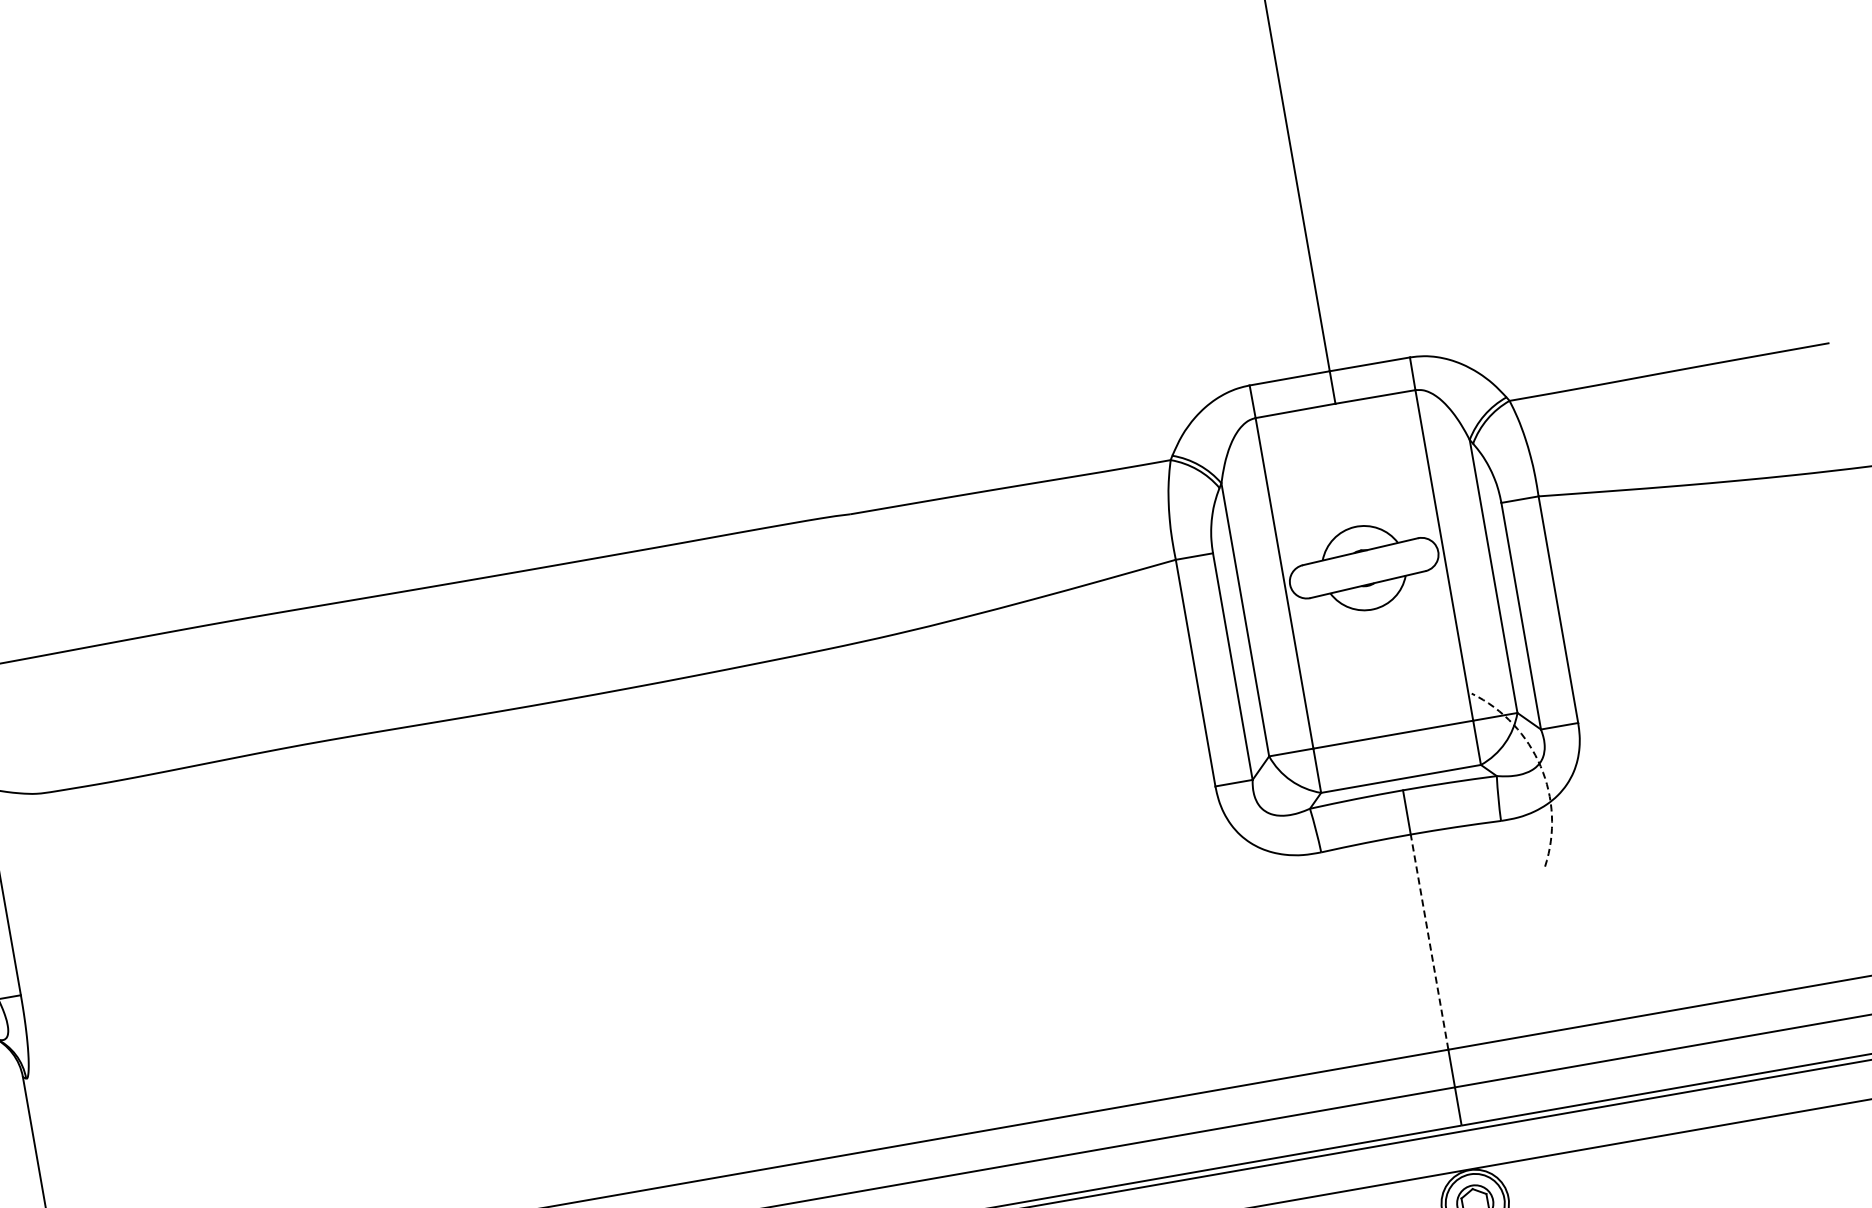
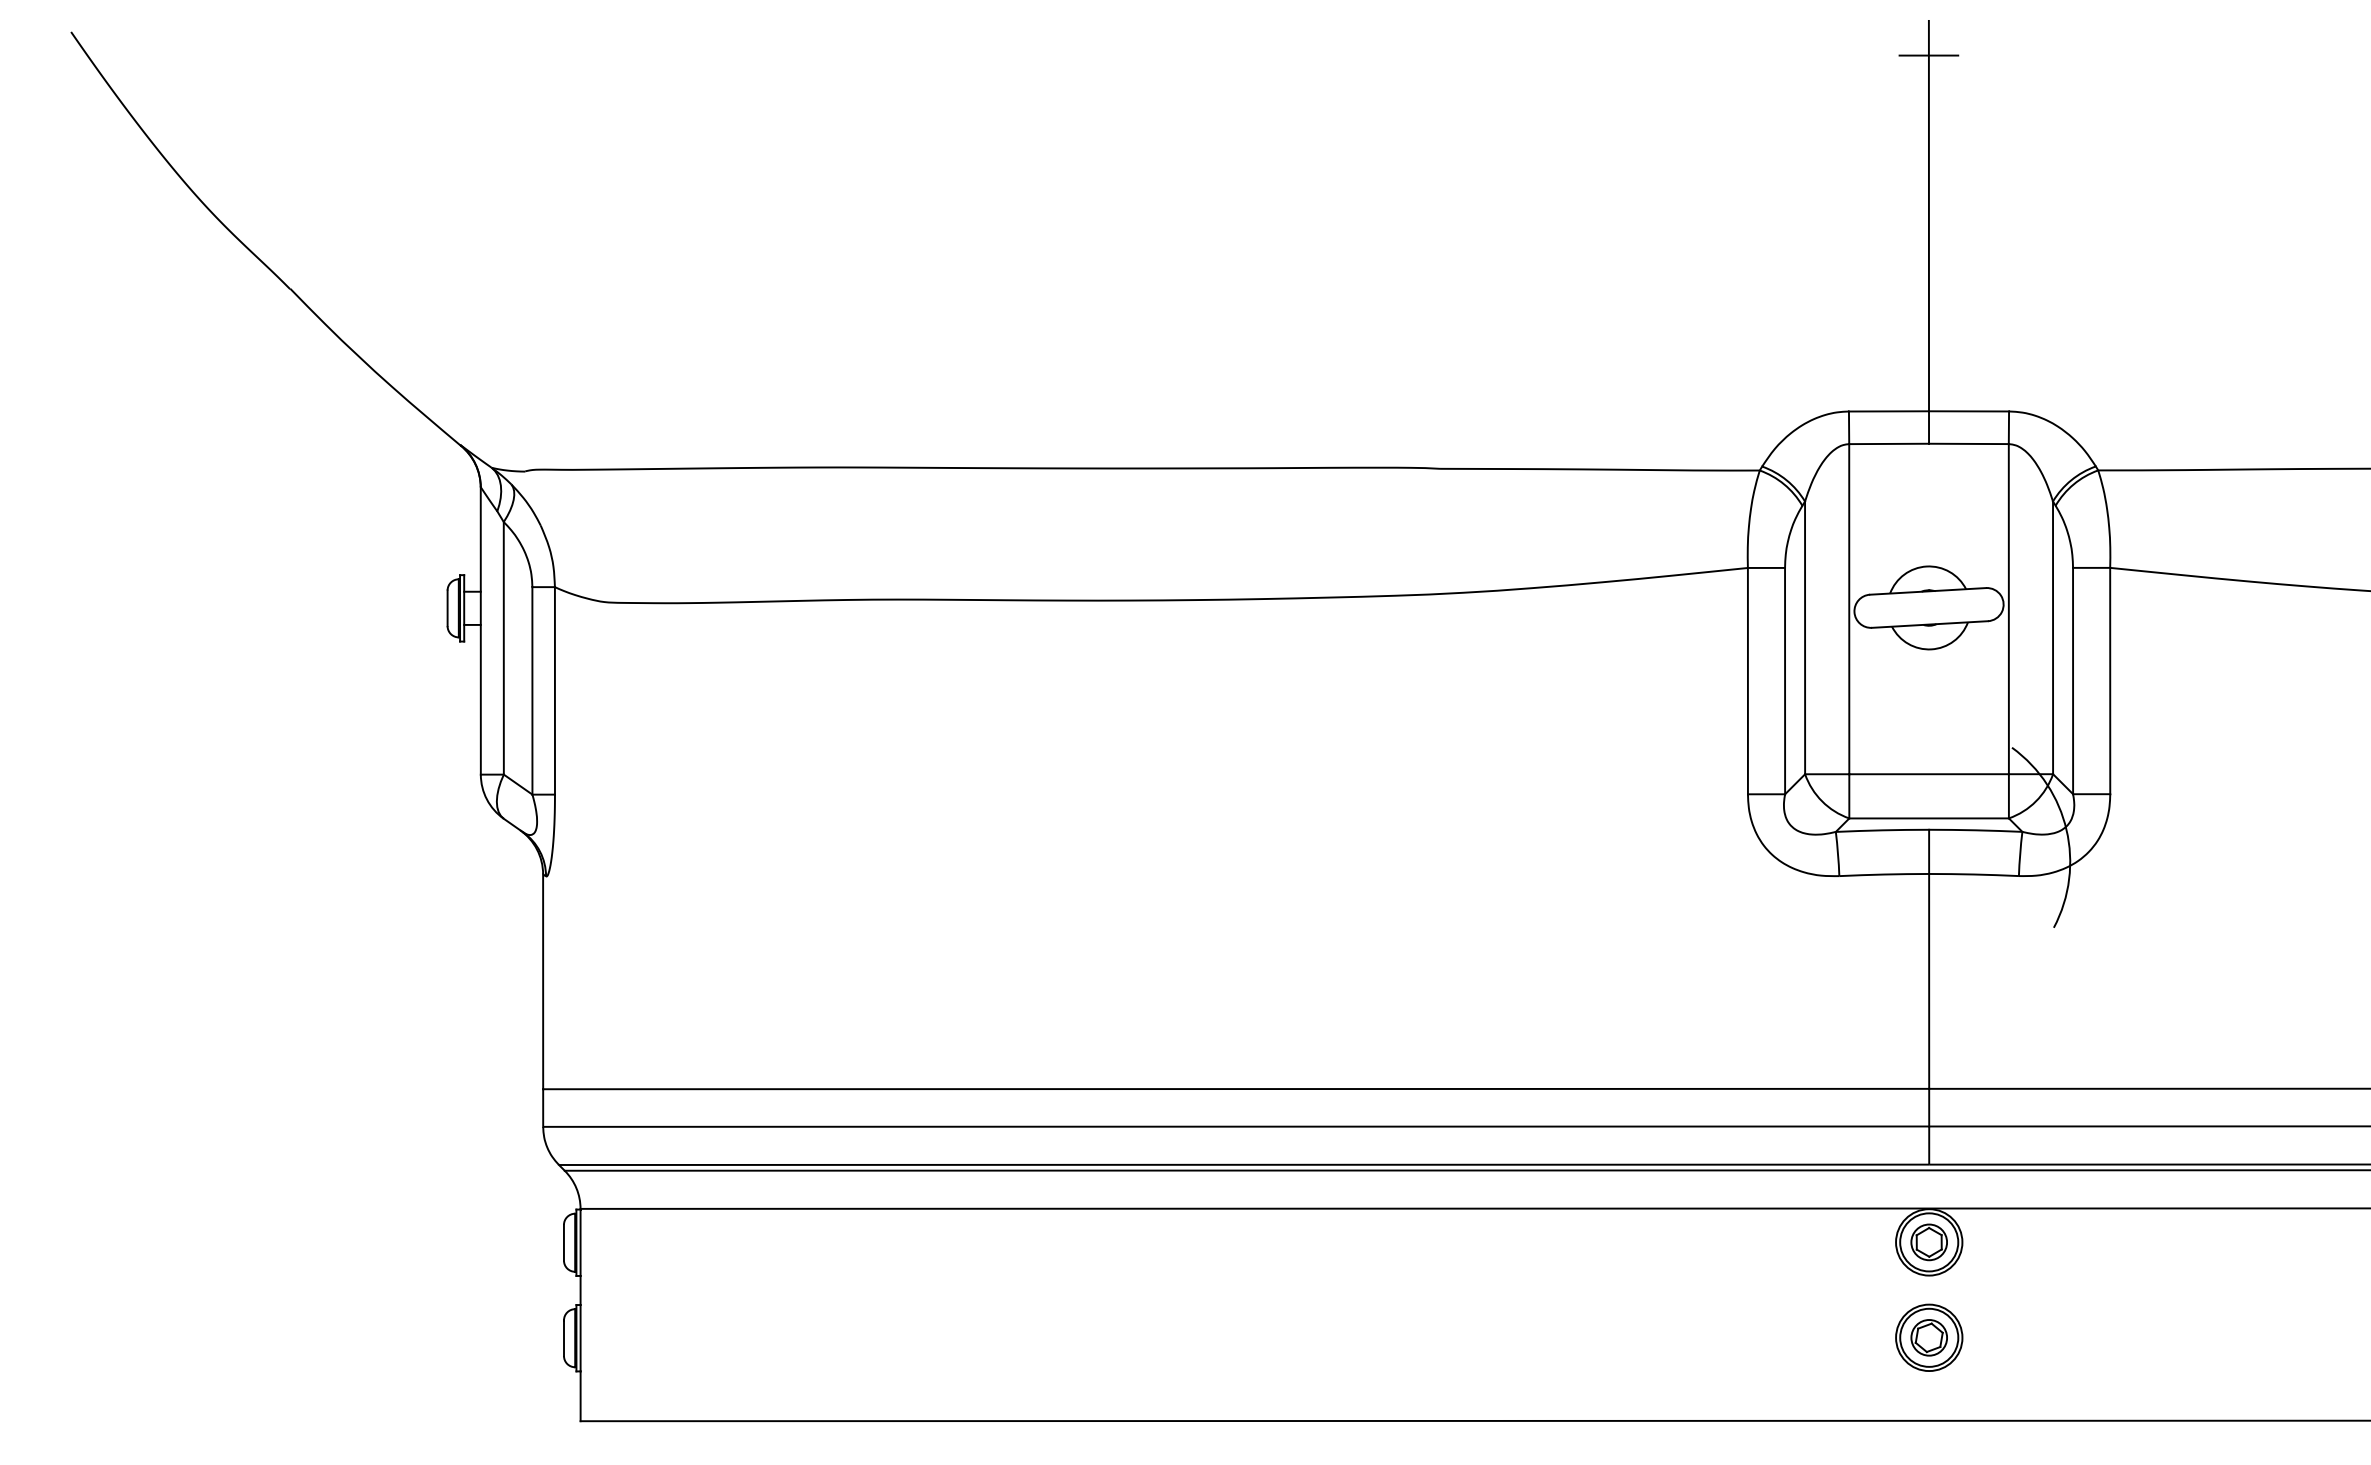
line: (1267, 15) -> (1928, 55), added
arc: (1540, 766) -> (2066, 829), dashed -> solid
line: (1429, 941) -> (1929, 980), dashed -> solid

